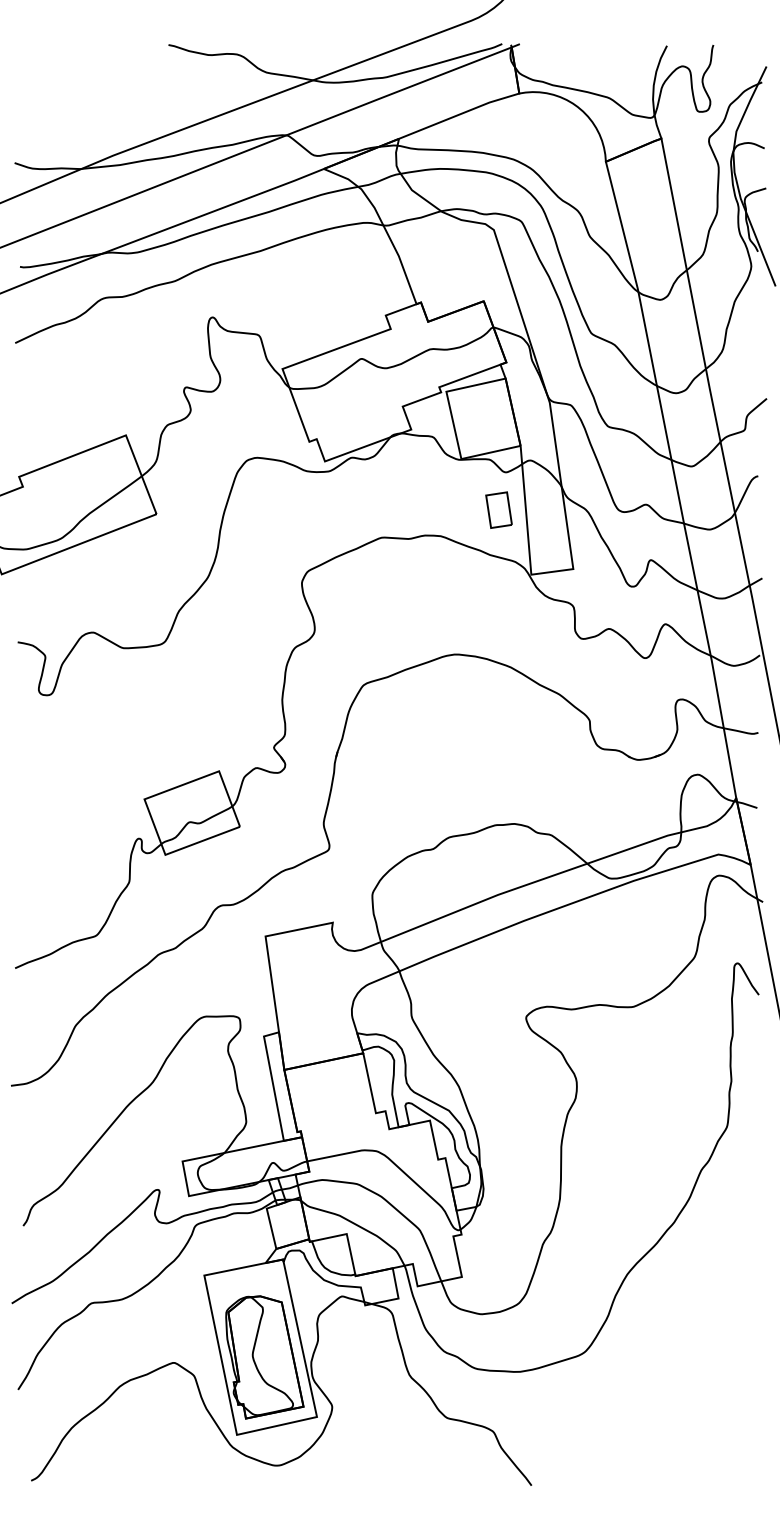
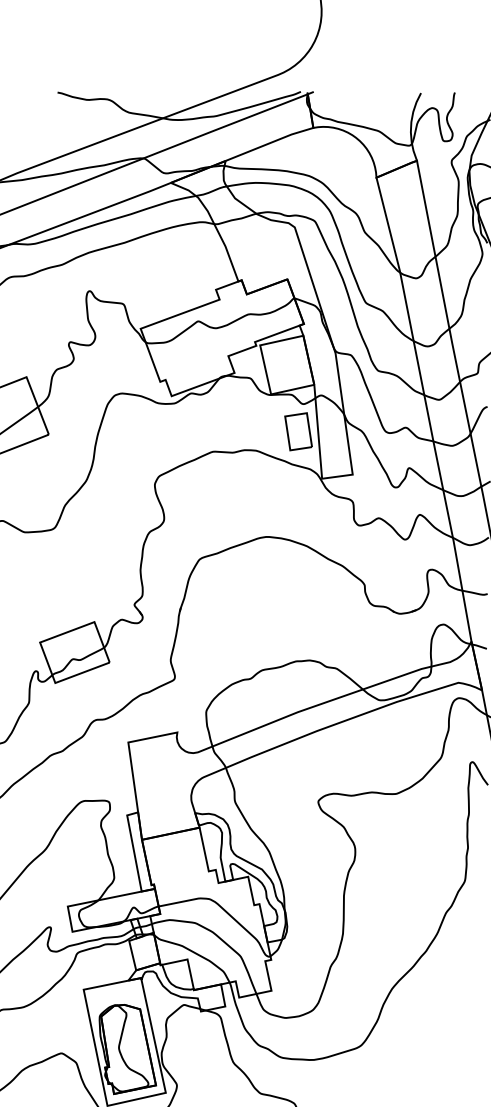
part: (498, 509) -> (298, 431), size x1.43

